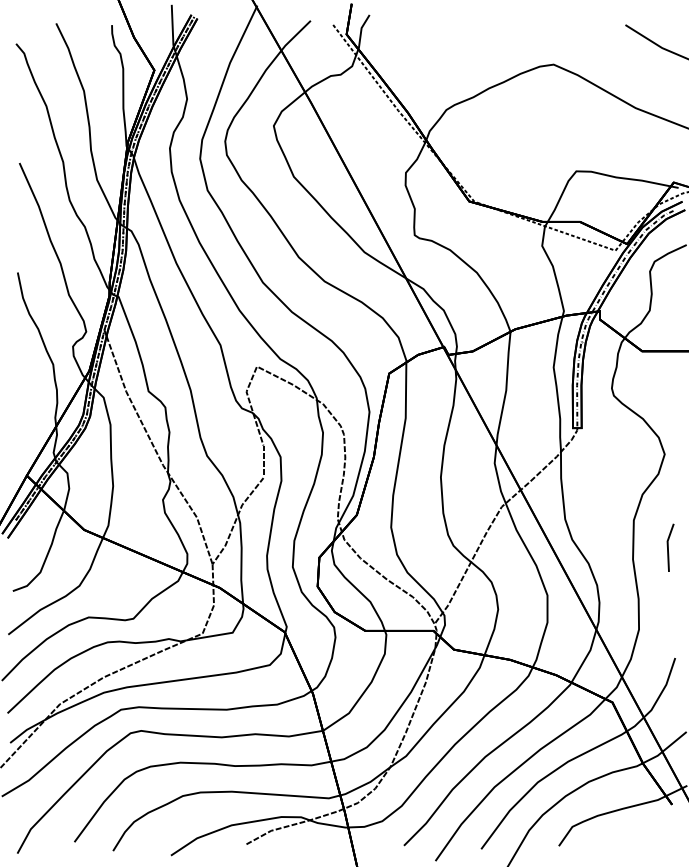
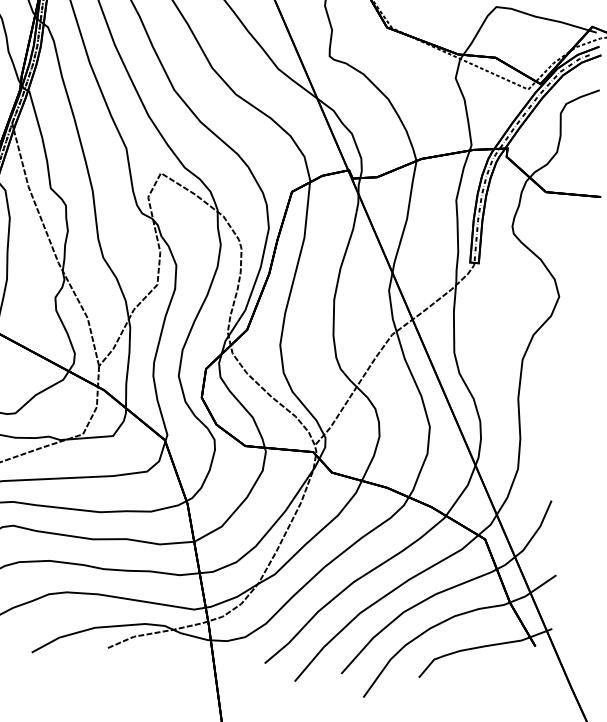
line: (668, 547) -> (554, 389), removed

